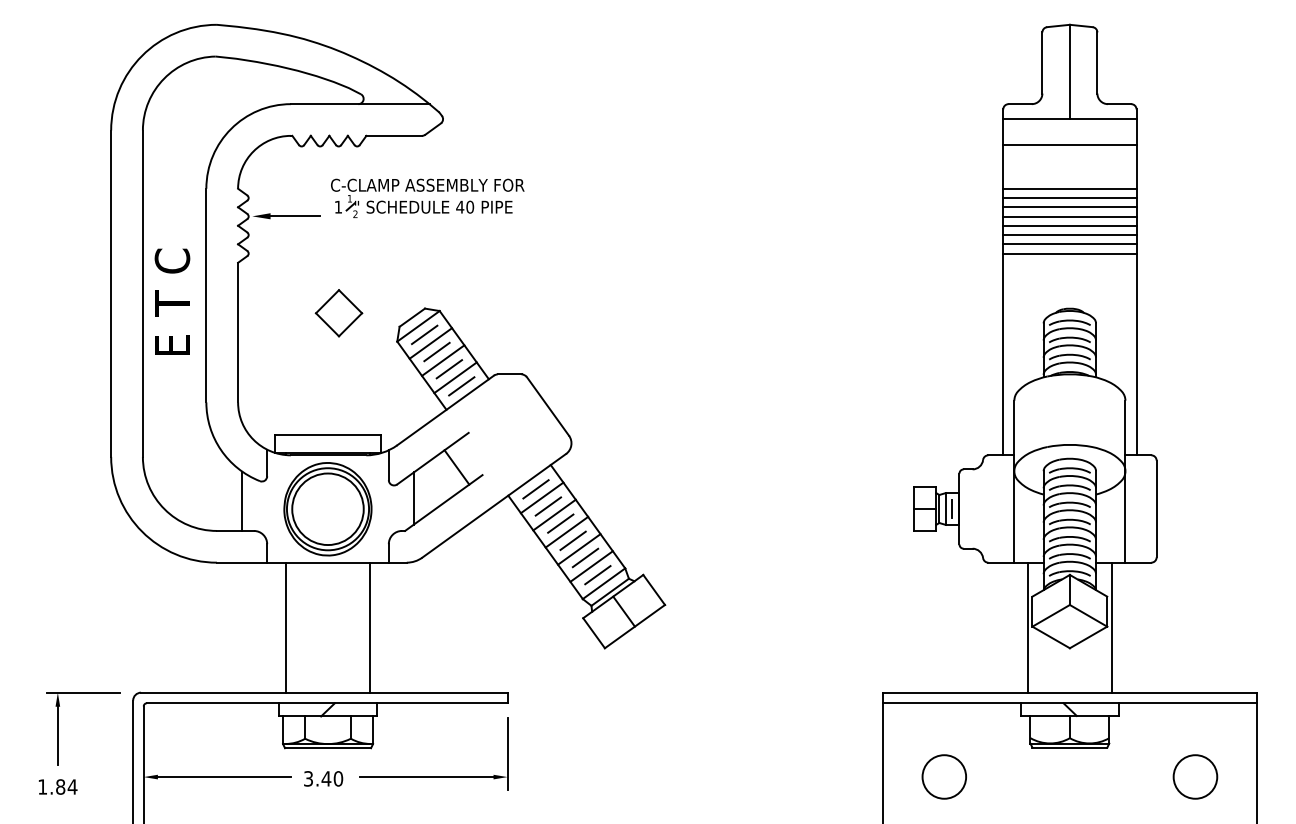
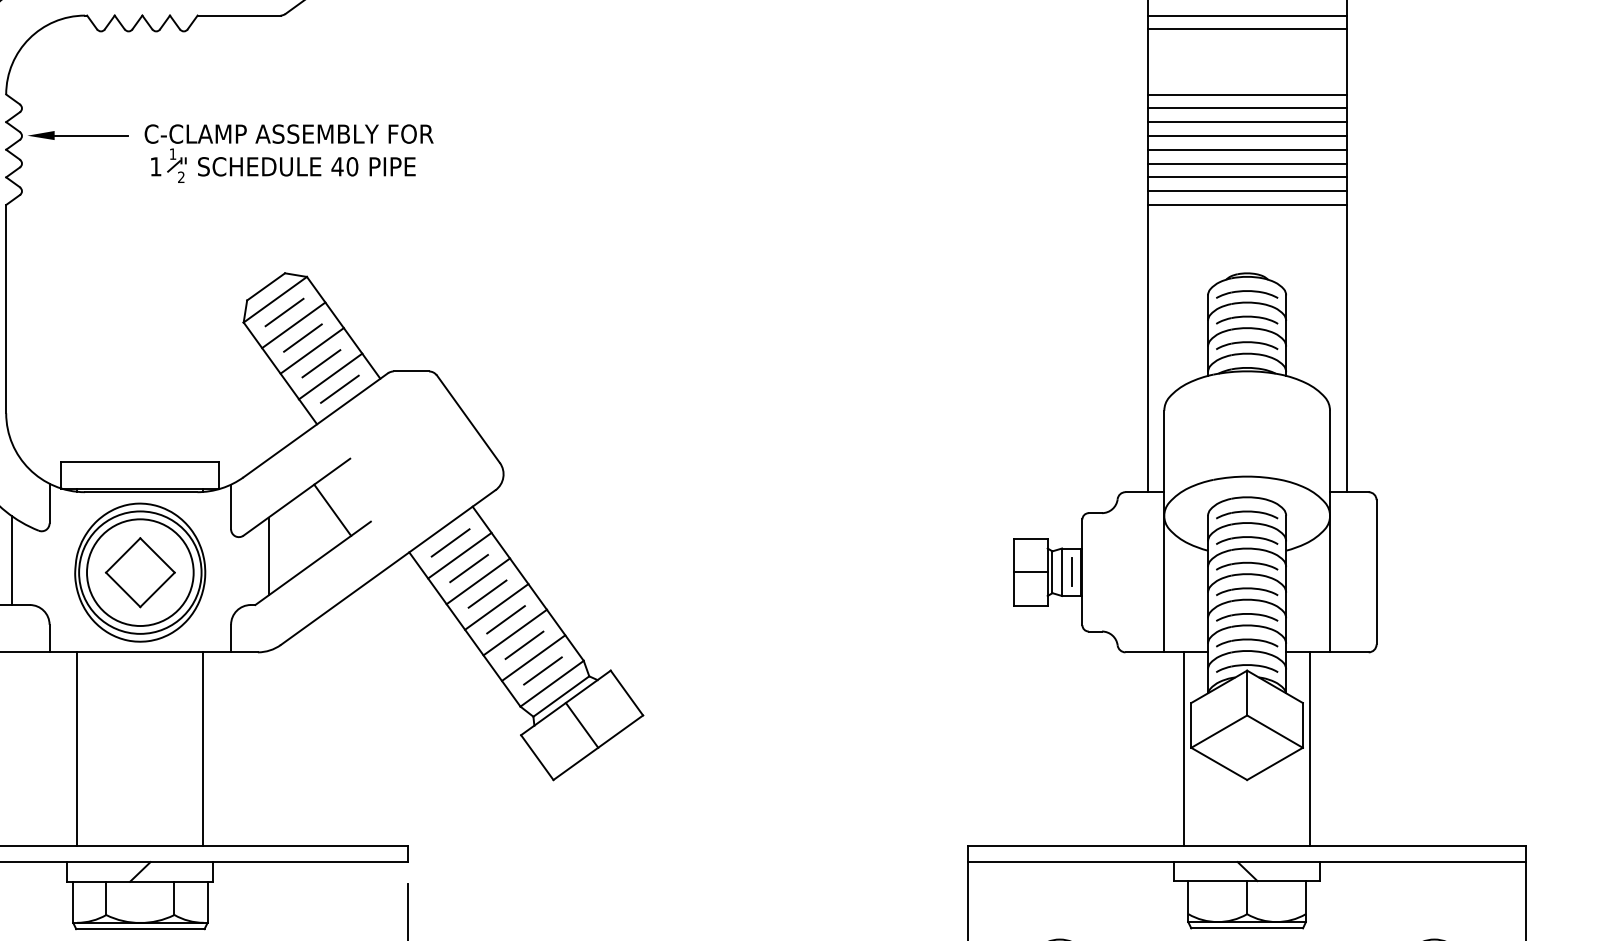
line: (1069, 135) -> (1246, 15), added
part: (427, 197) -> (288, 152), moved
line: (1069, 262) -> (1246, 204), added
part: (338, 313) -> (139, 573), moved

